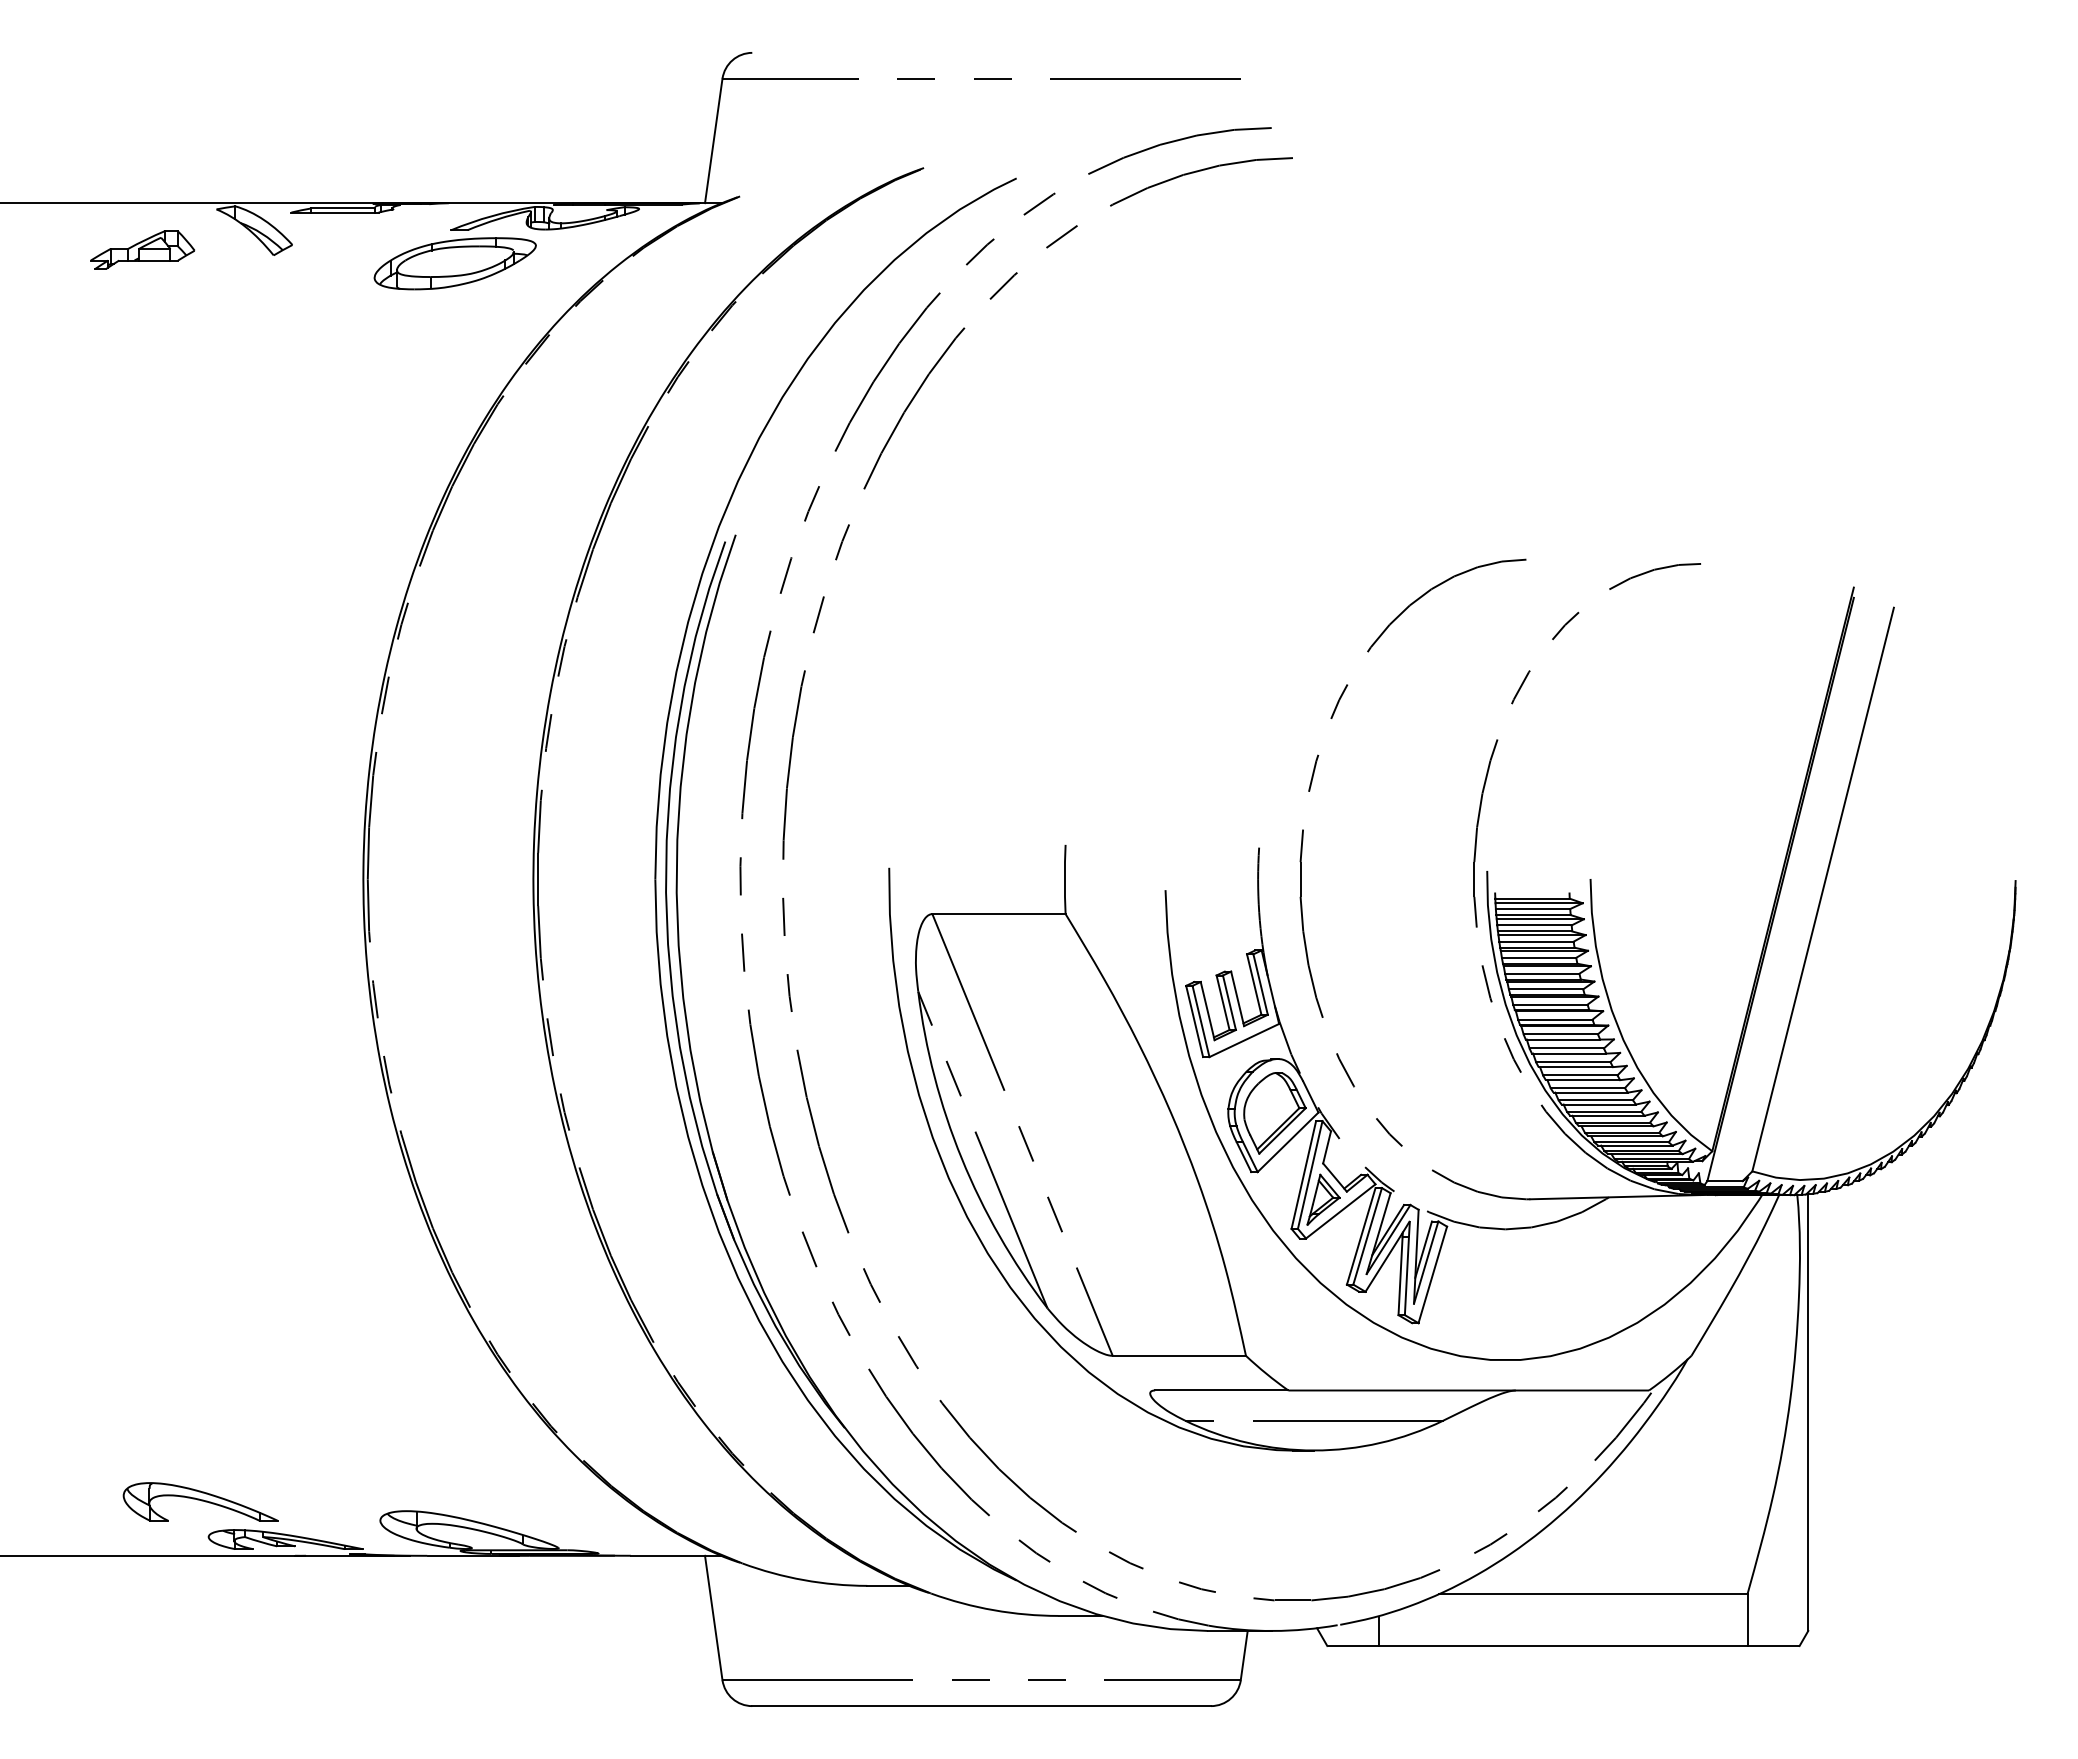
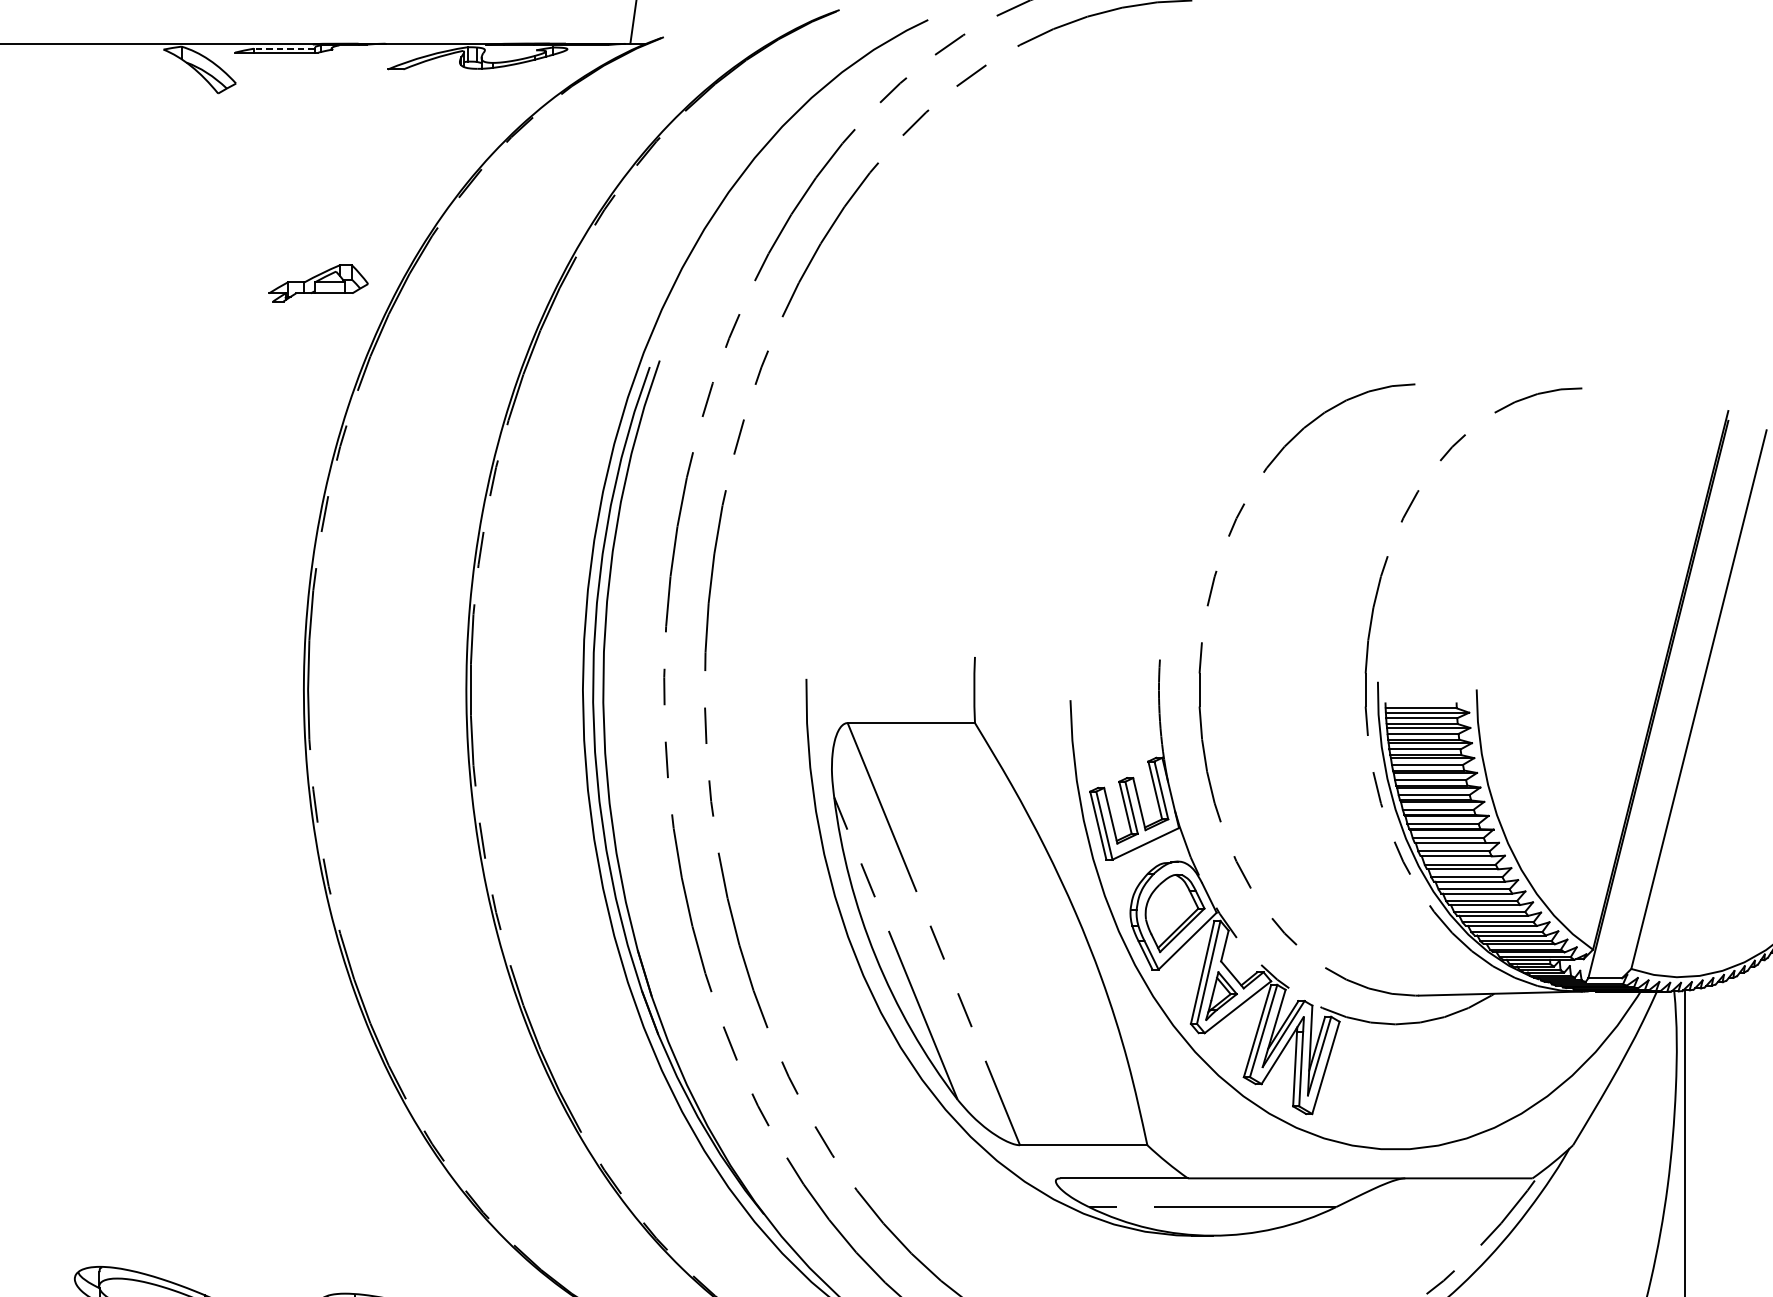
line: (342, 208) -> (283, 48), solid -> dashed
part: (142, 249) -> (318, 282), moved
part: (454, 263) -> (390, 101), removed

